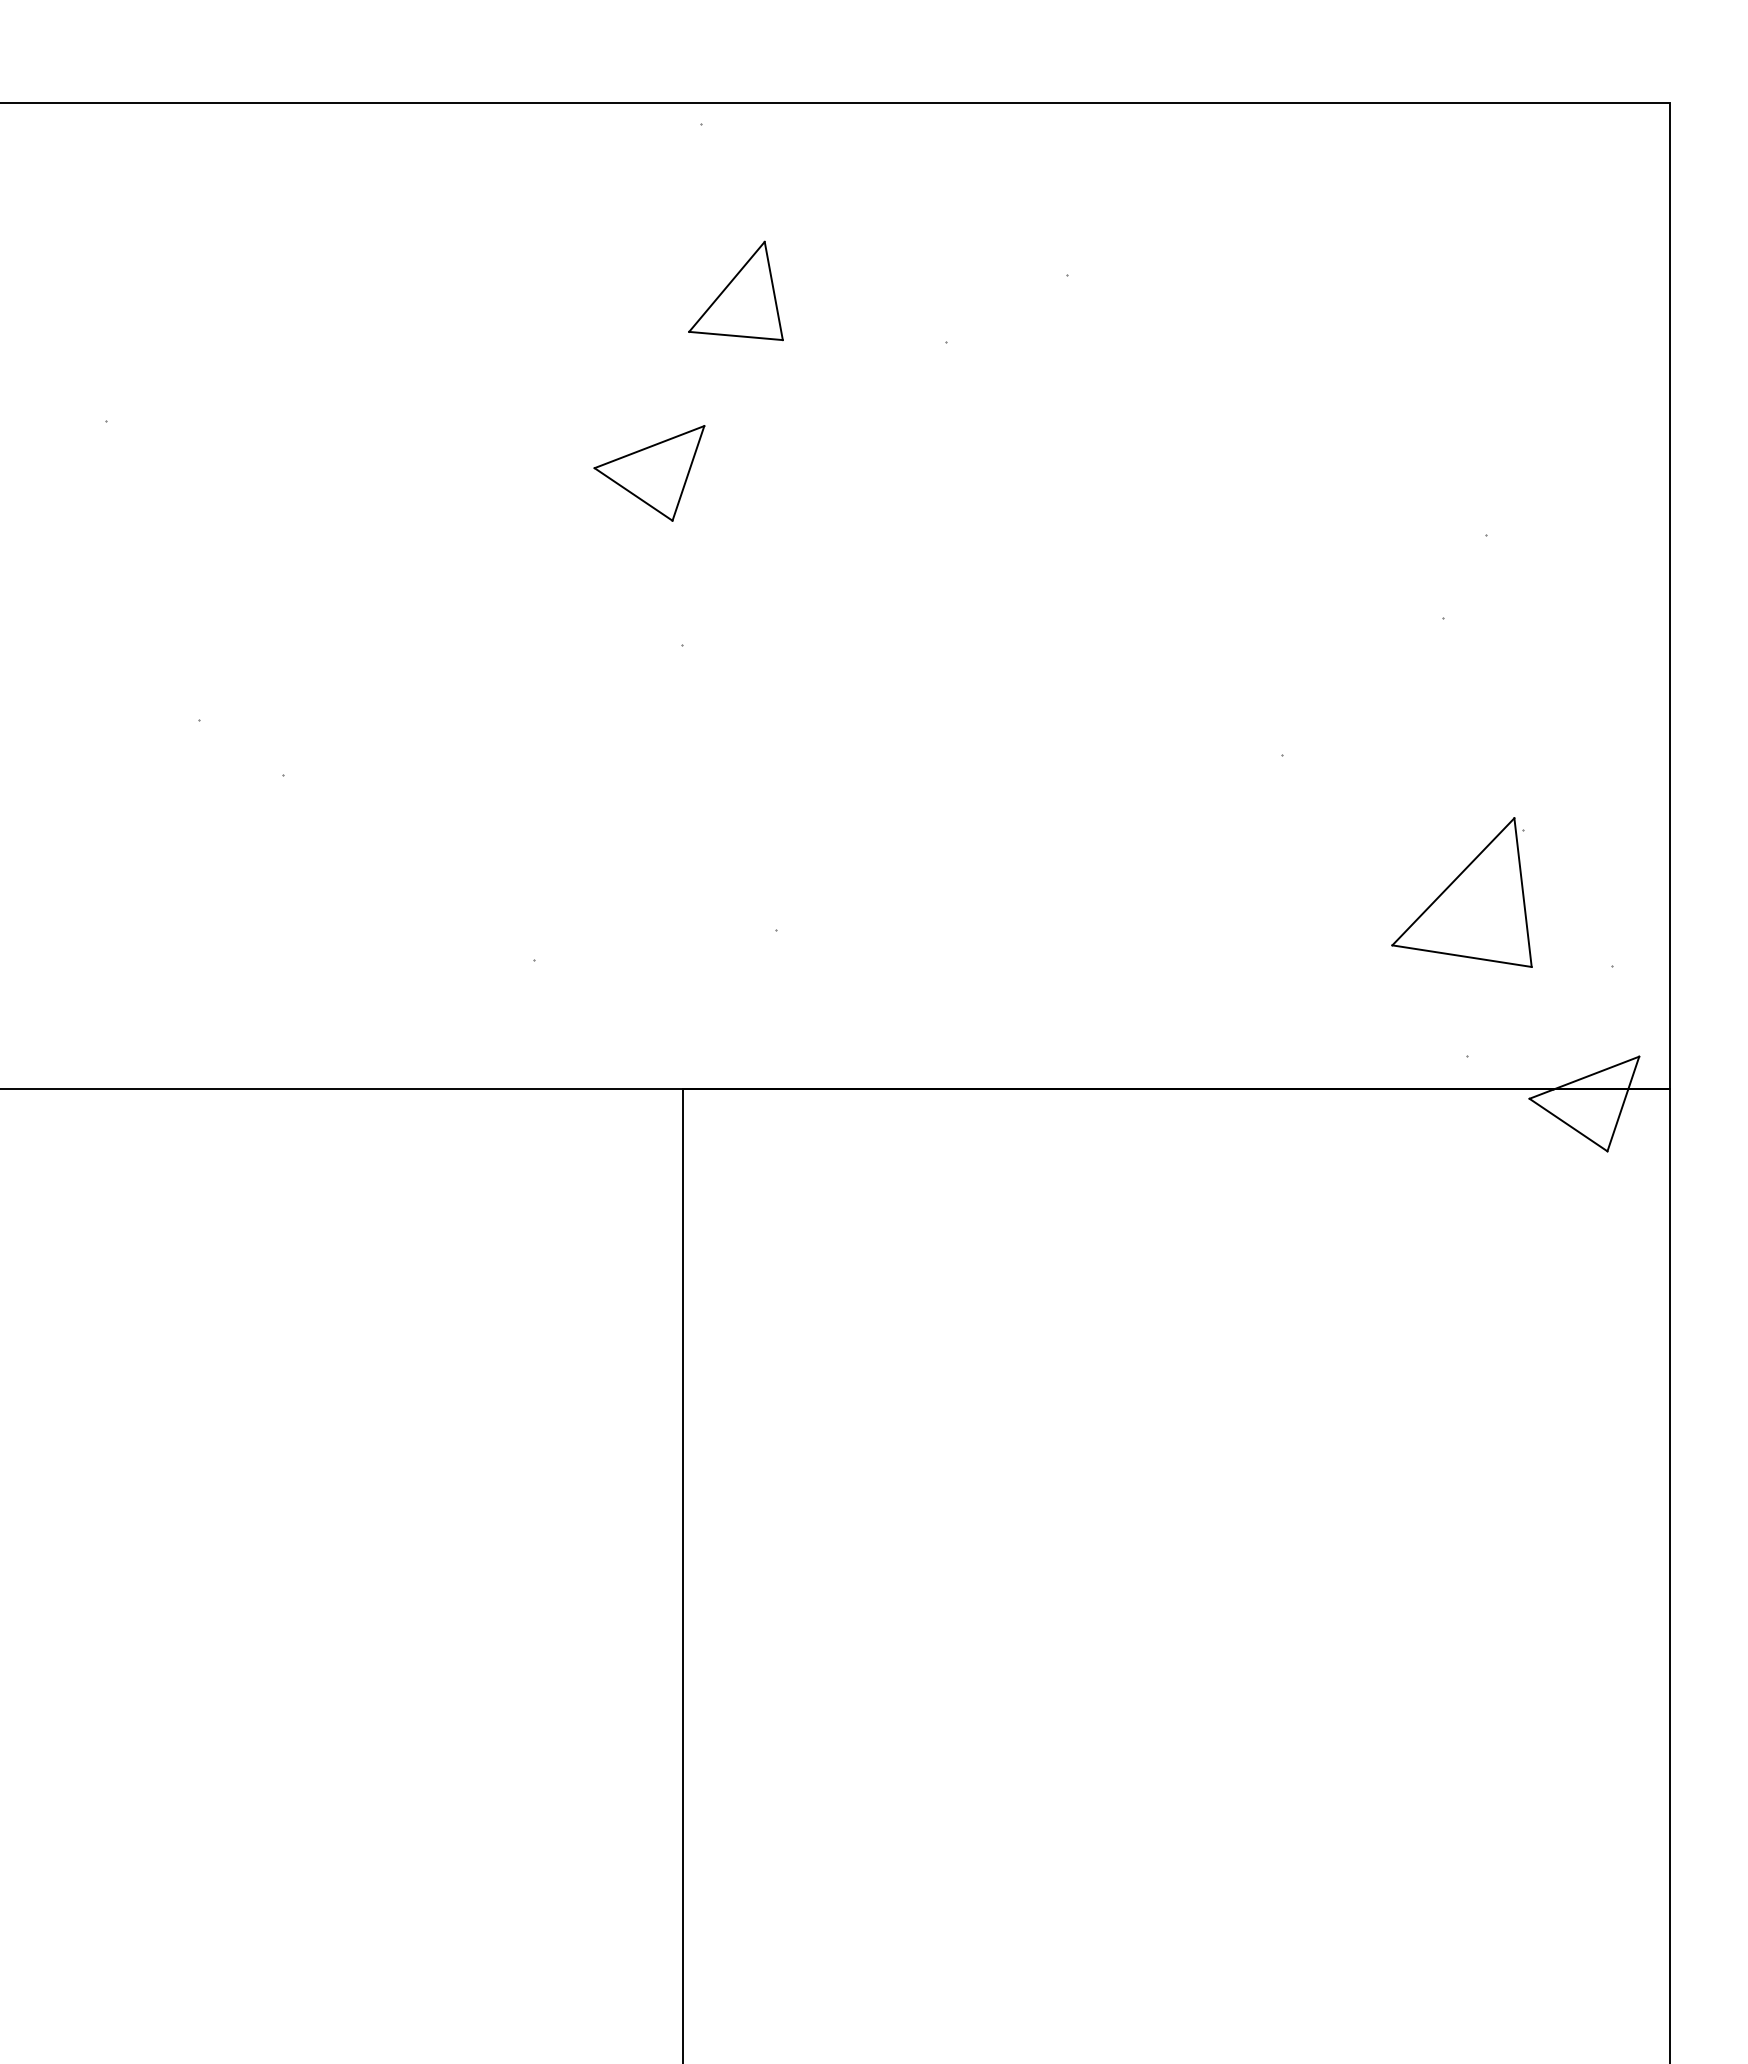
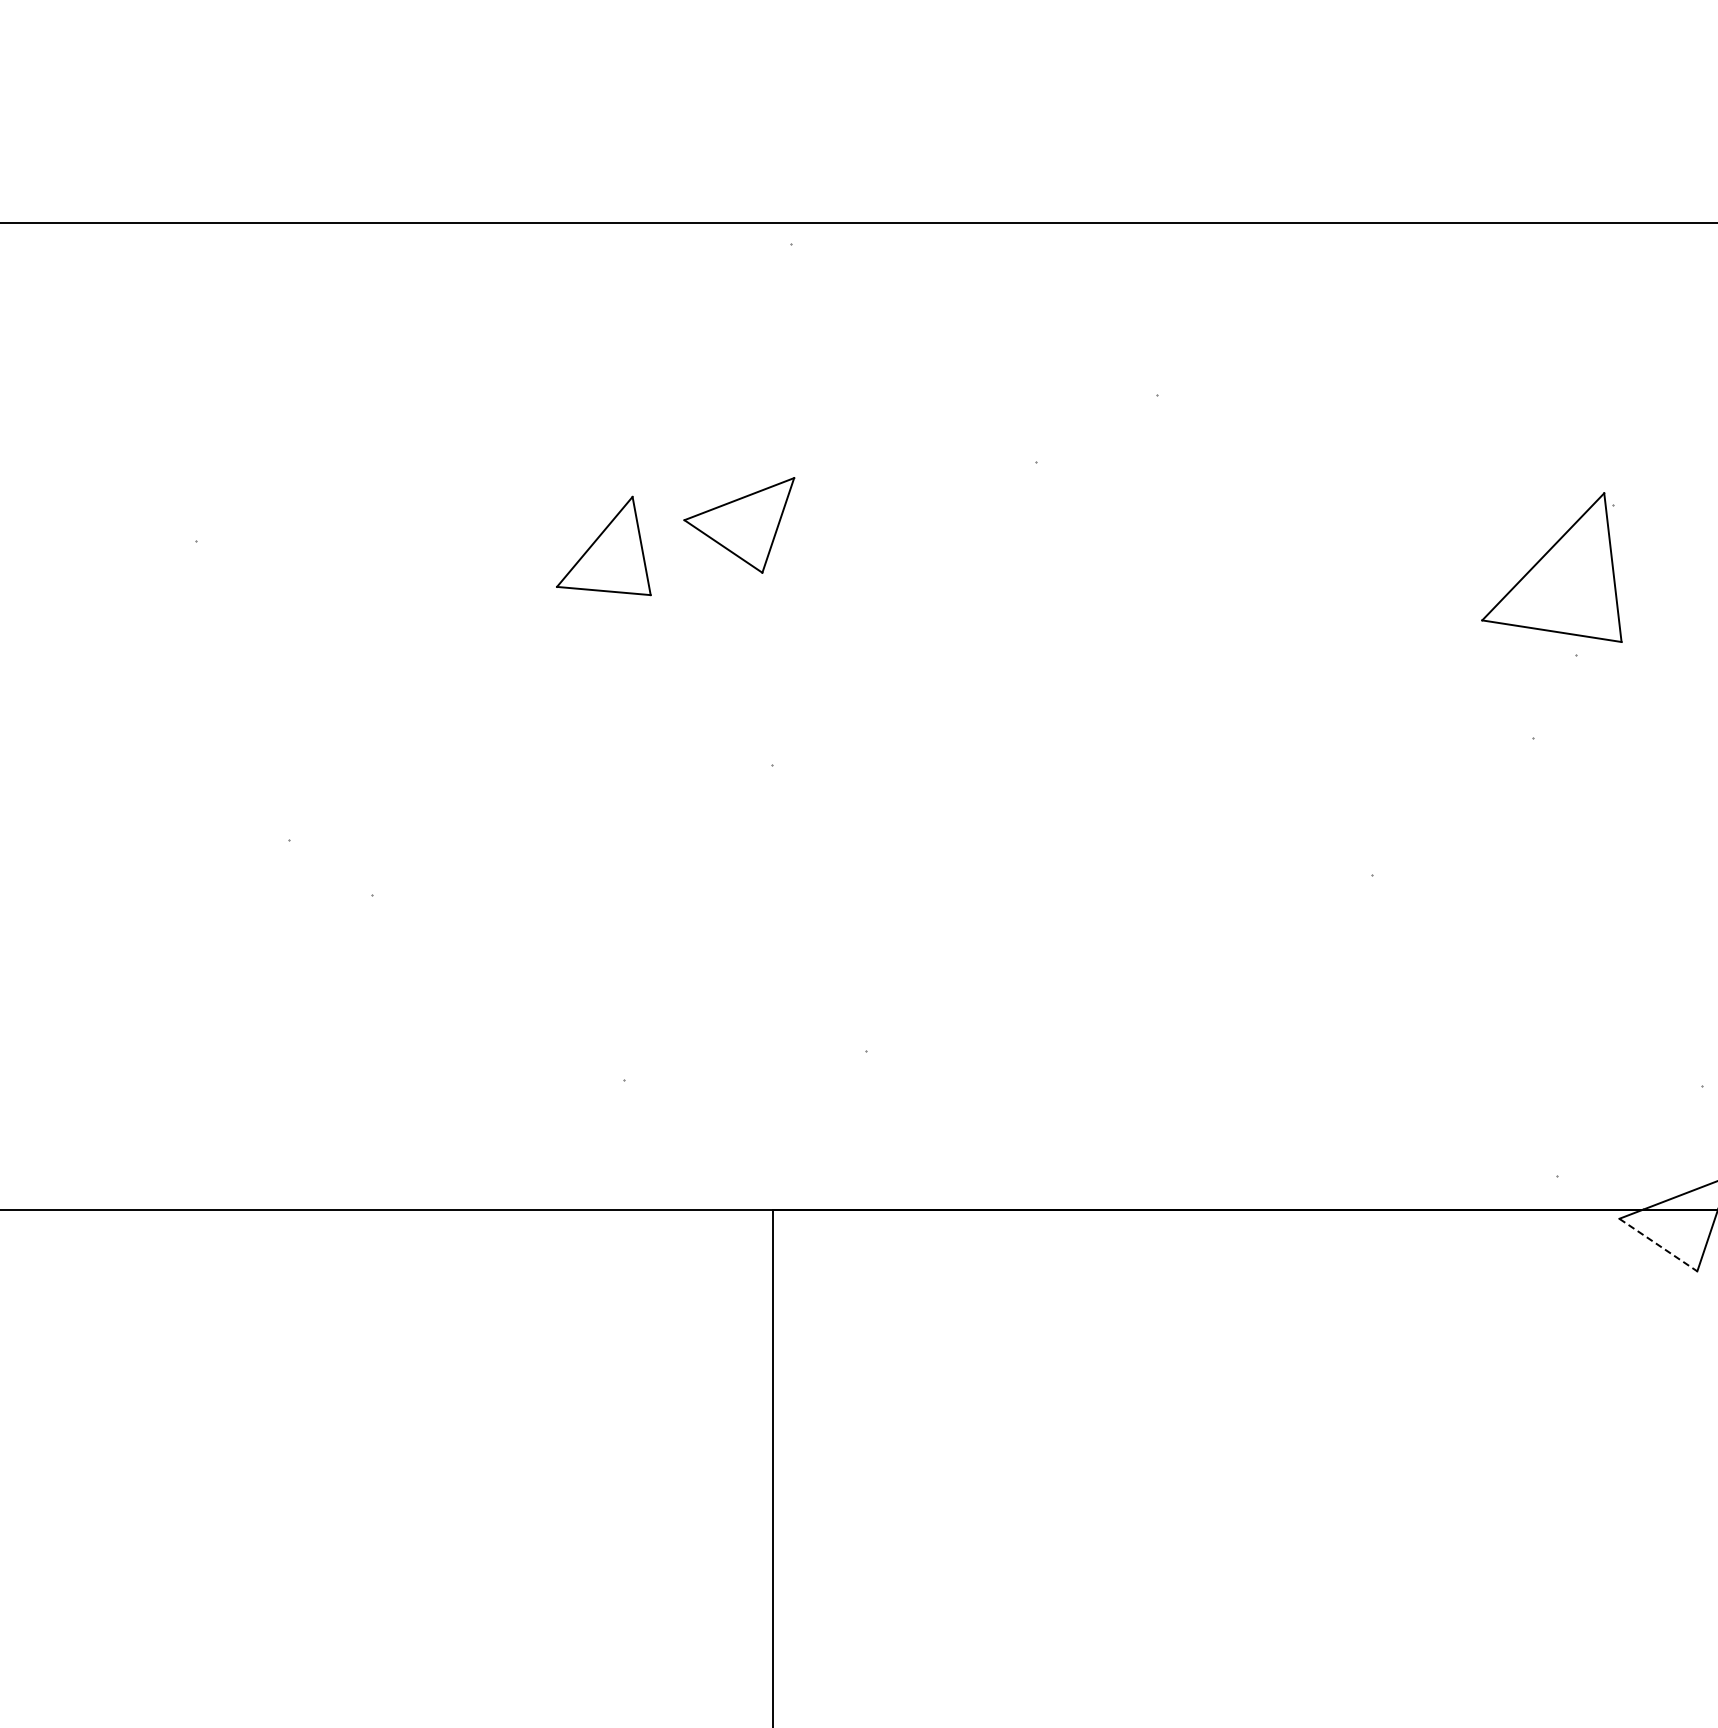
part: (735, 290) -> (603, 545), moved
part: (649, 473) -> (739, 525), moved
part: (1461, 892) -> (1551, 567), moved
line: (1568, 1125) -> (1658, 1245), solid -> dashed

